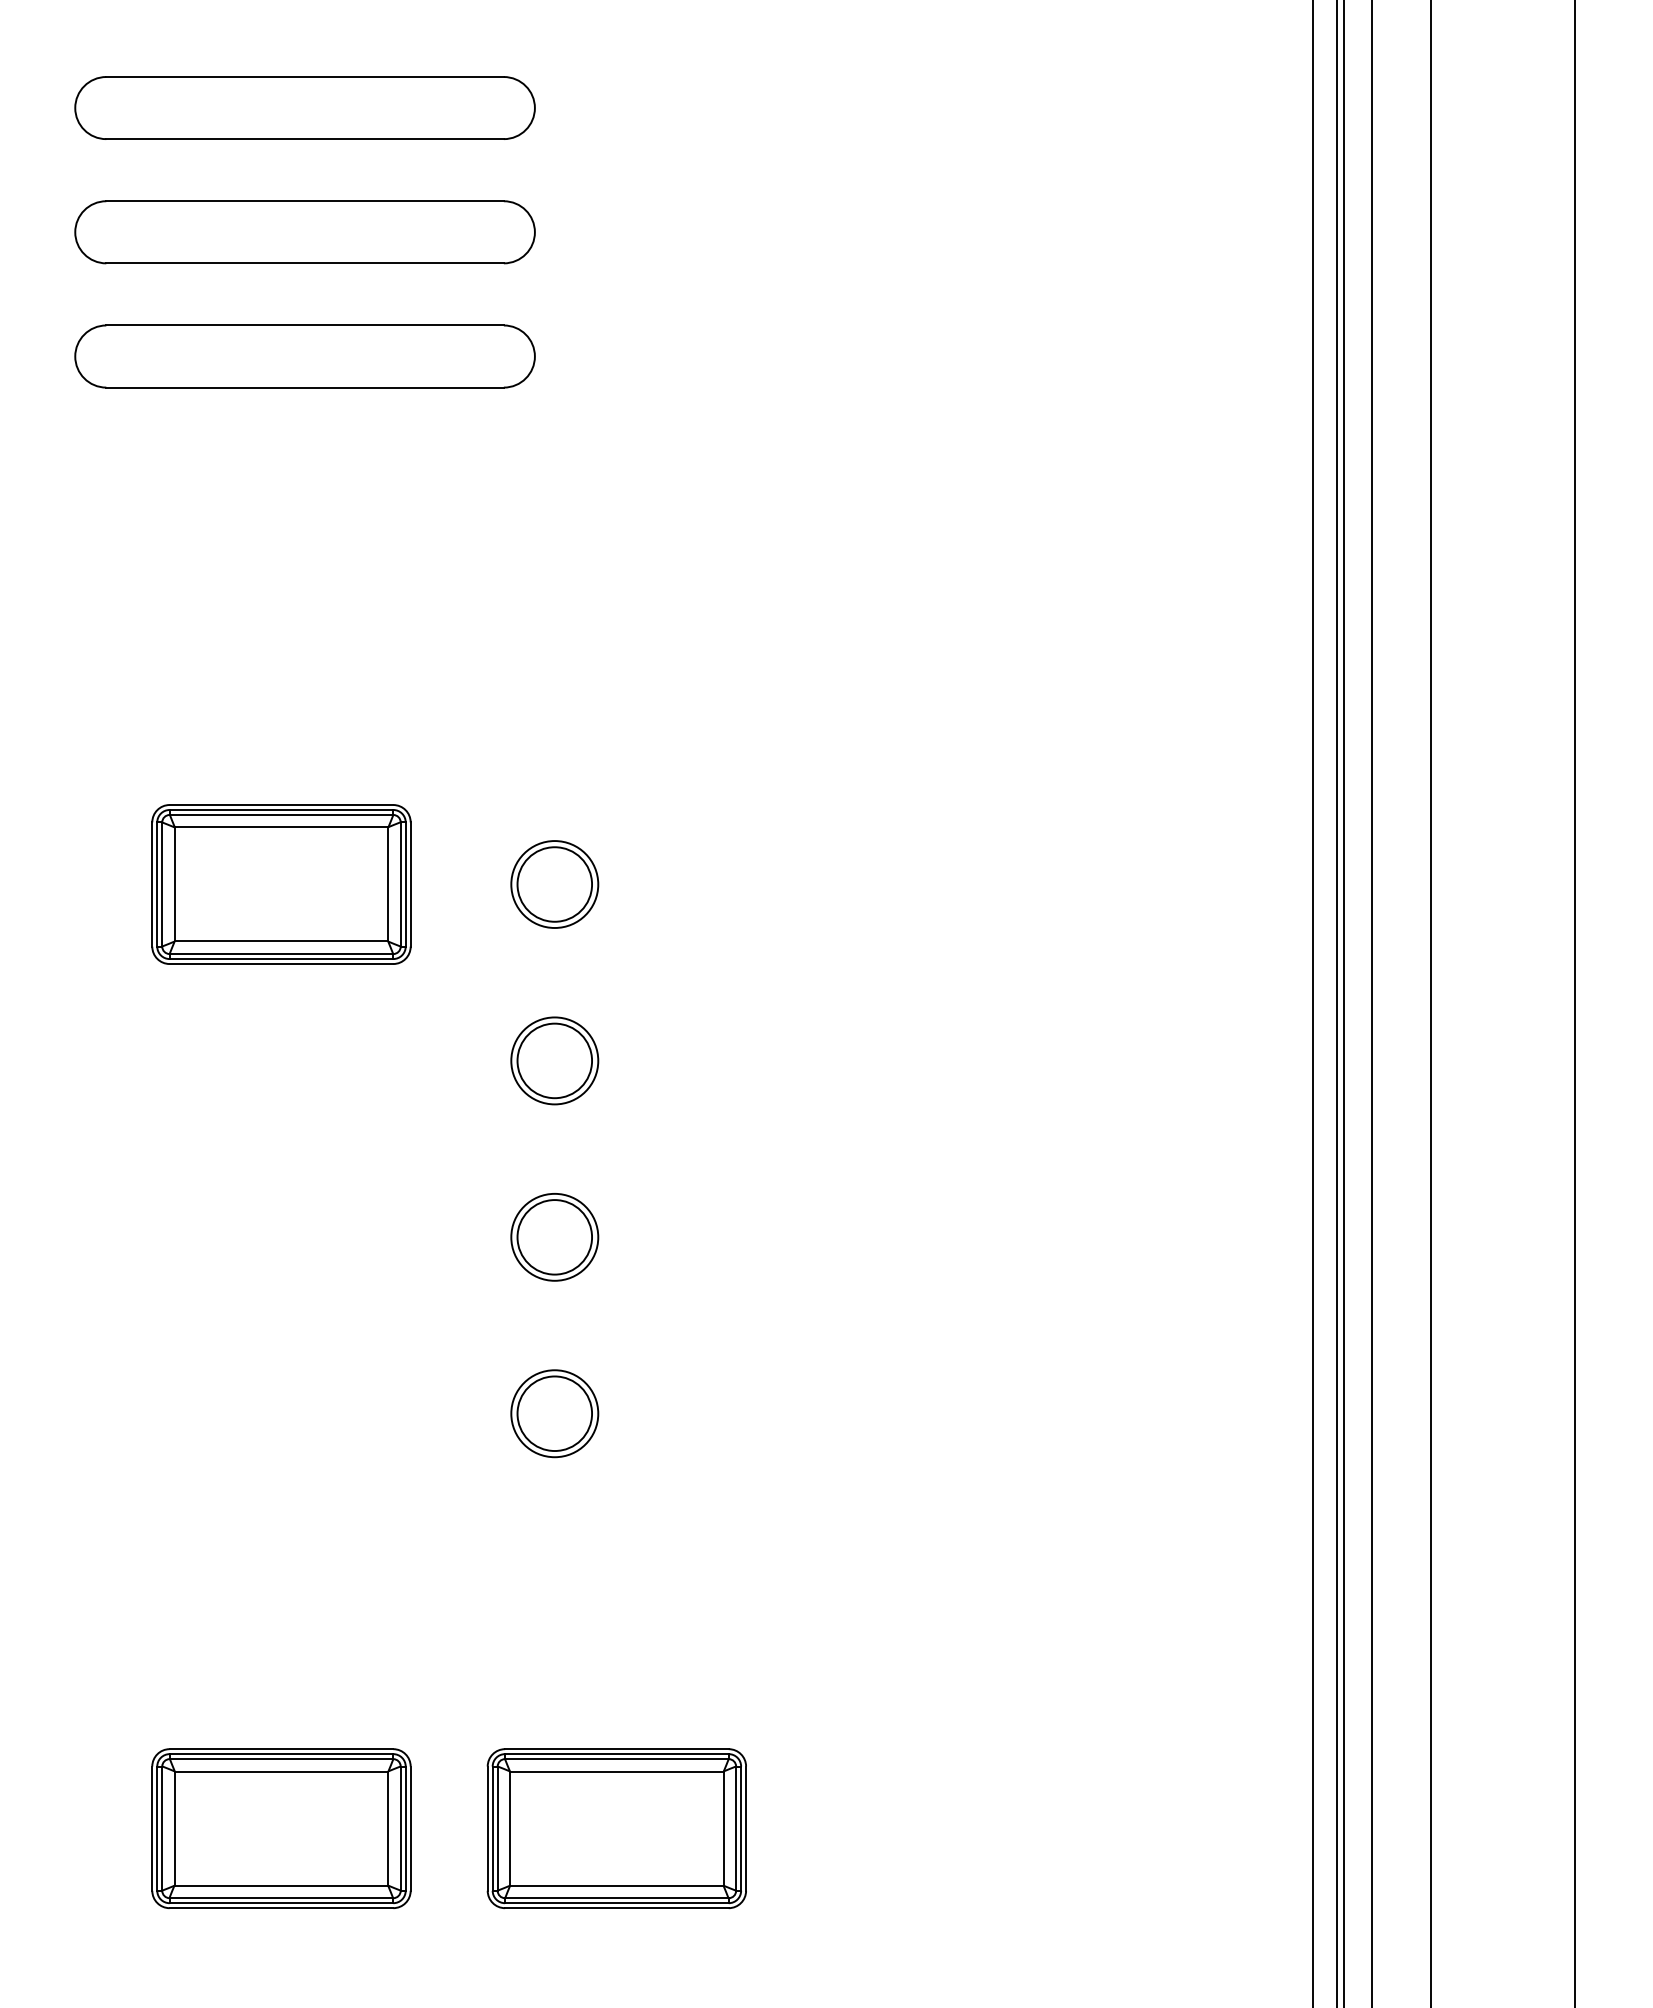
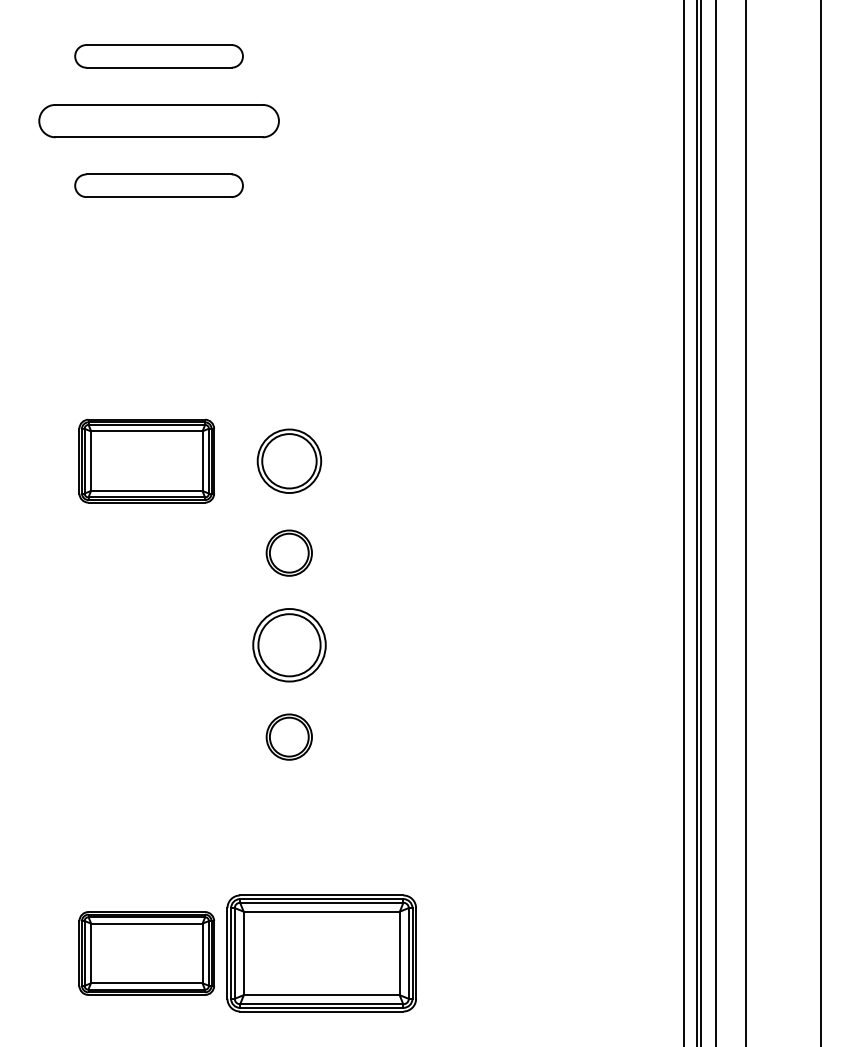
part: (303, 108) -> (158, 56), size x0.7
part: (303, 355) -> (158, 185), size x0.7
part: (553, 883) -> (288, 460), size x1.4
part: (553, 1236) -> (288, 644), size x1.6
part: (616, 1828) -> (321, 953), size x1.4

